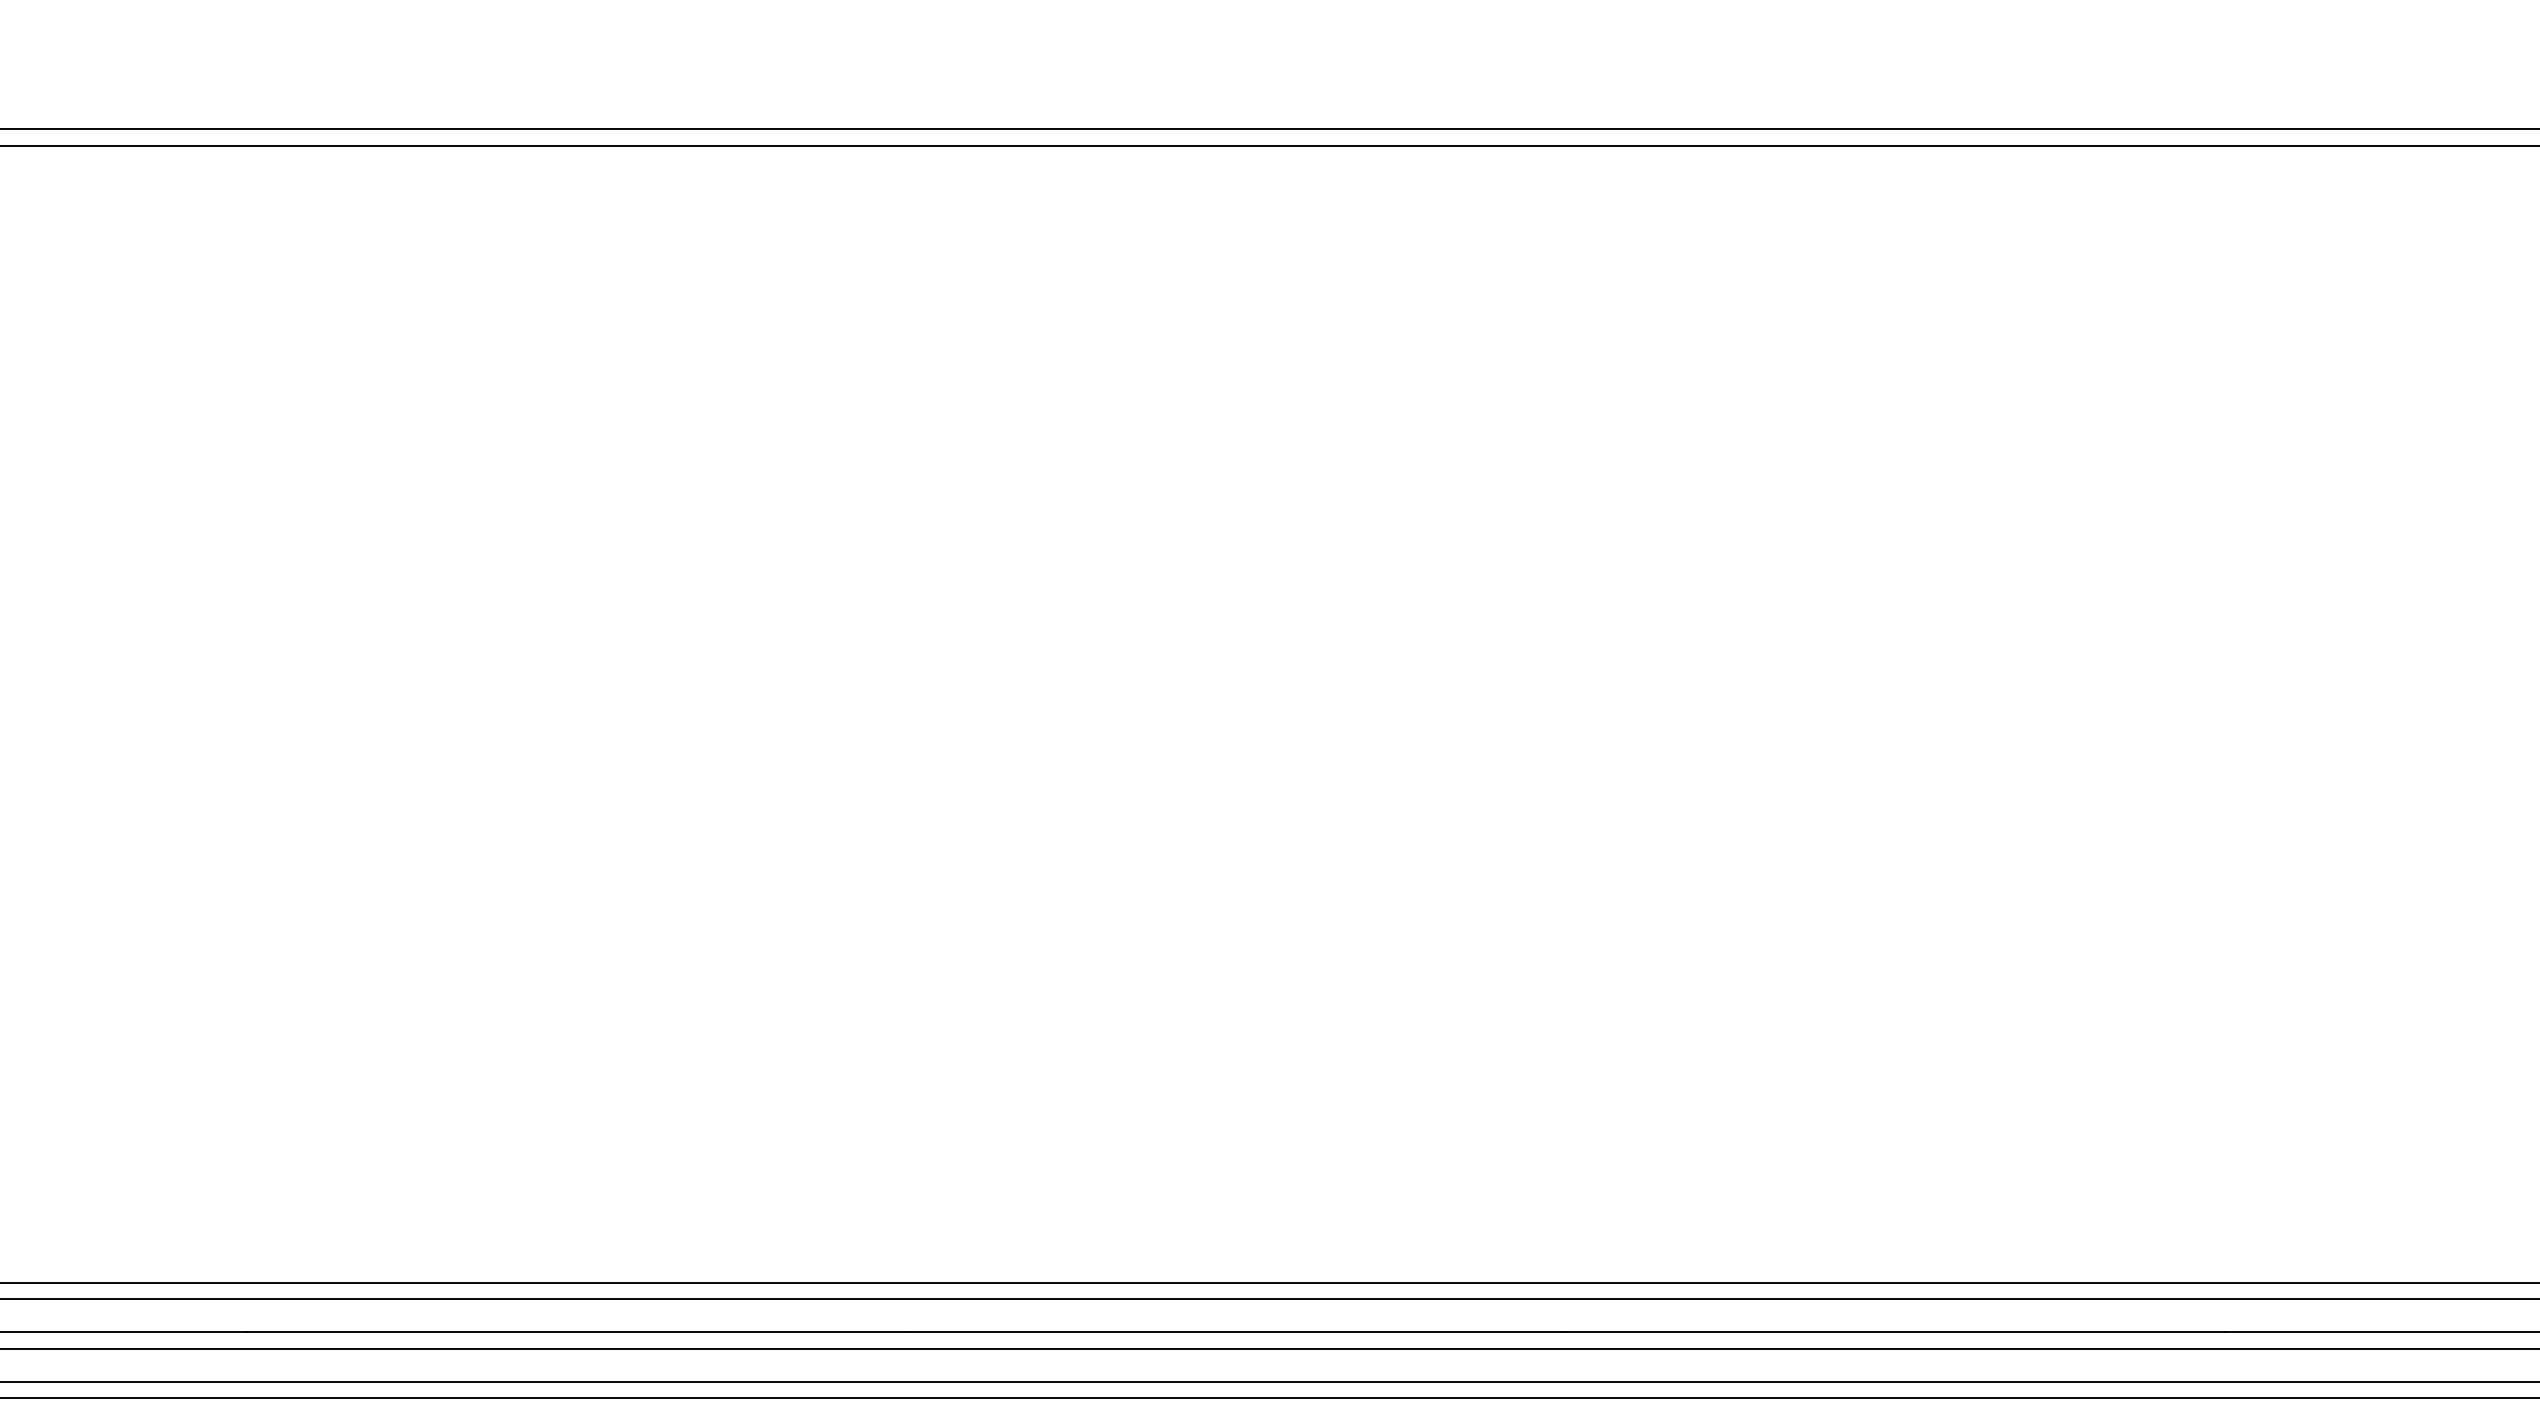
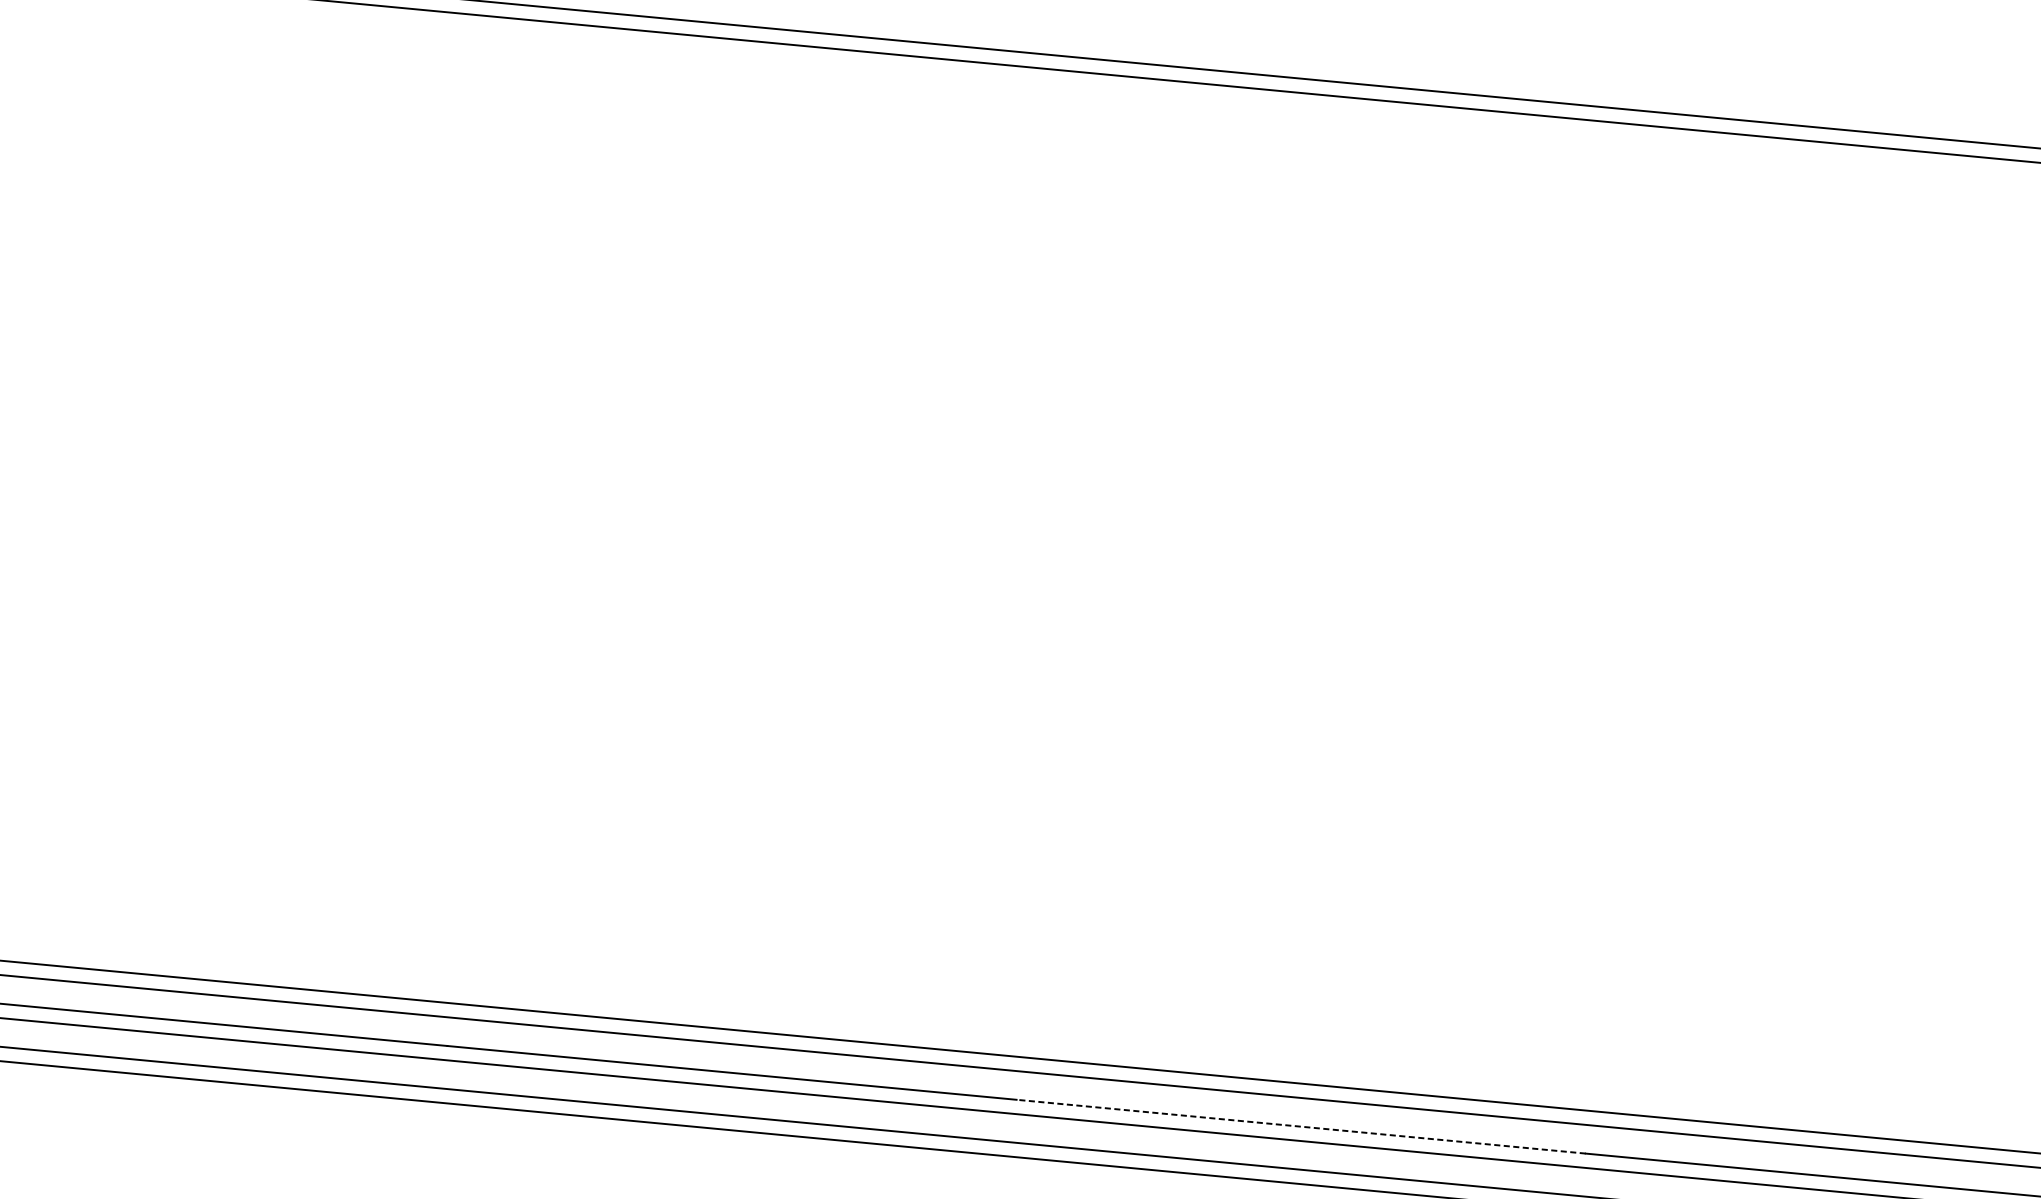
line: (1895, 1332) -> (1301, 1126), solid -> dashed

